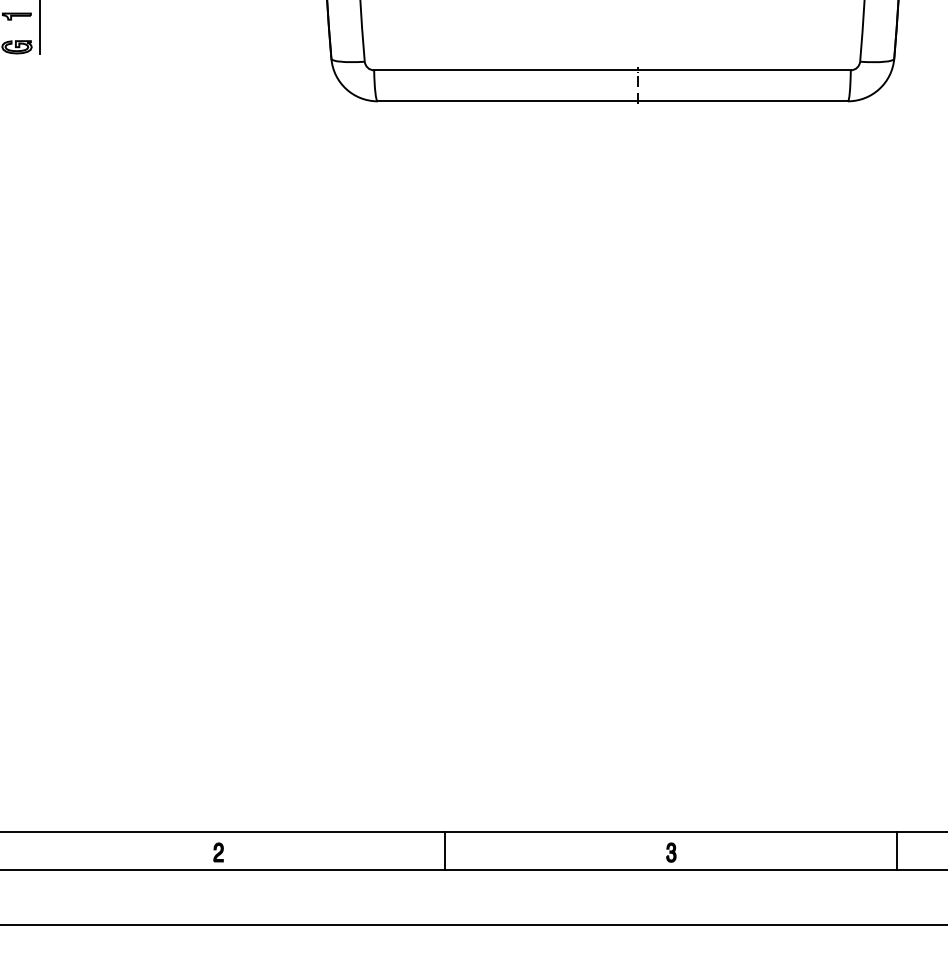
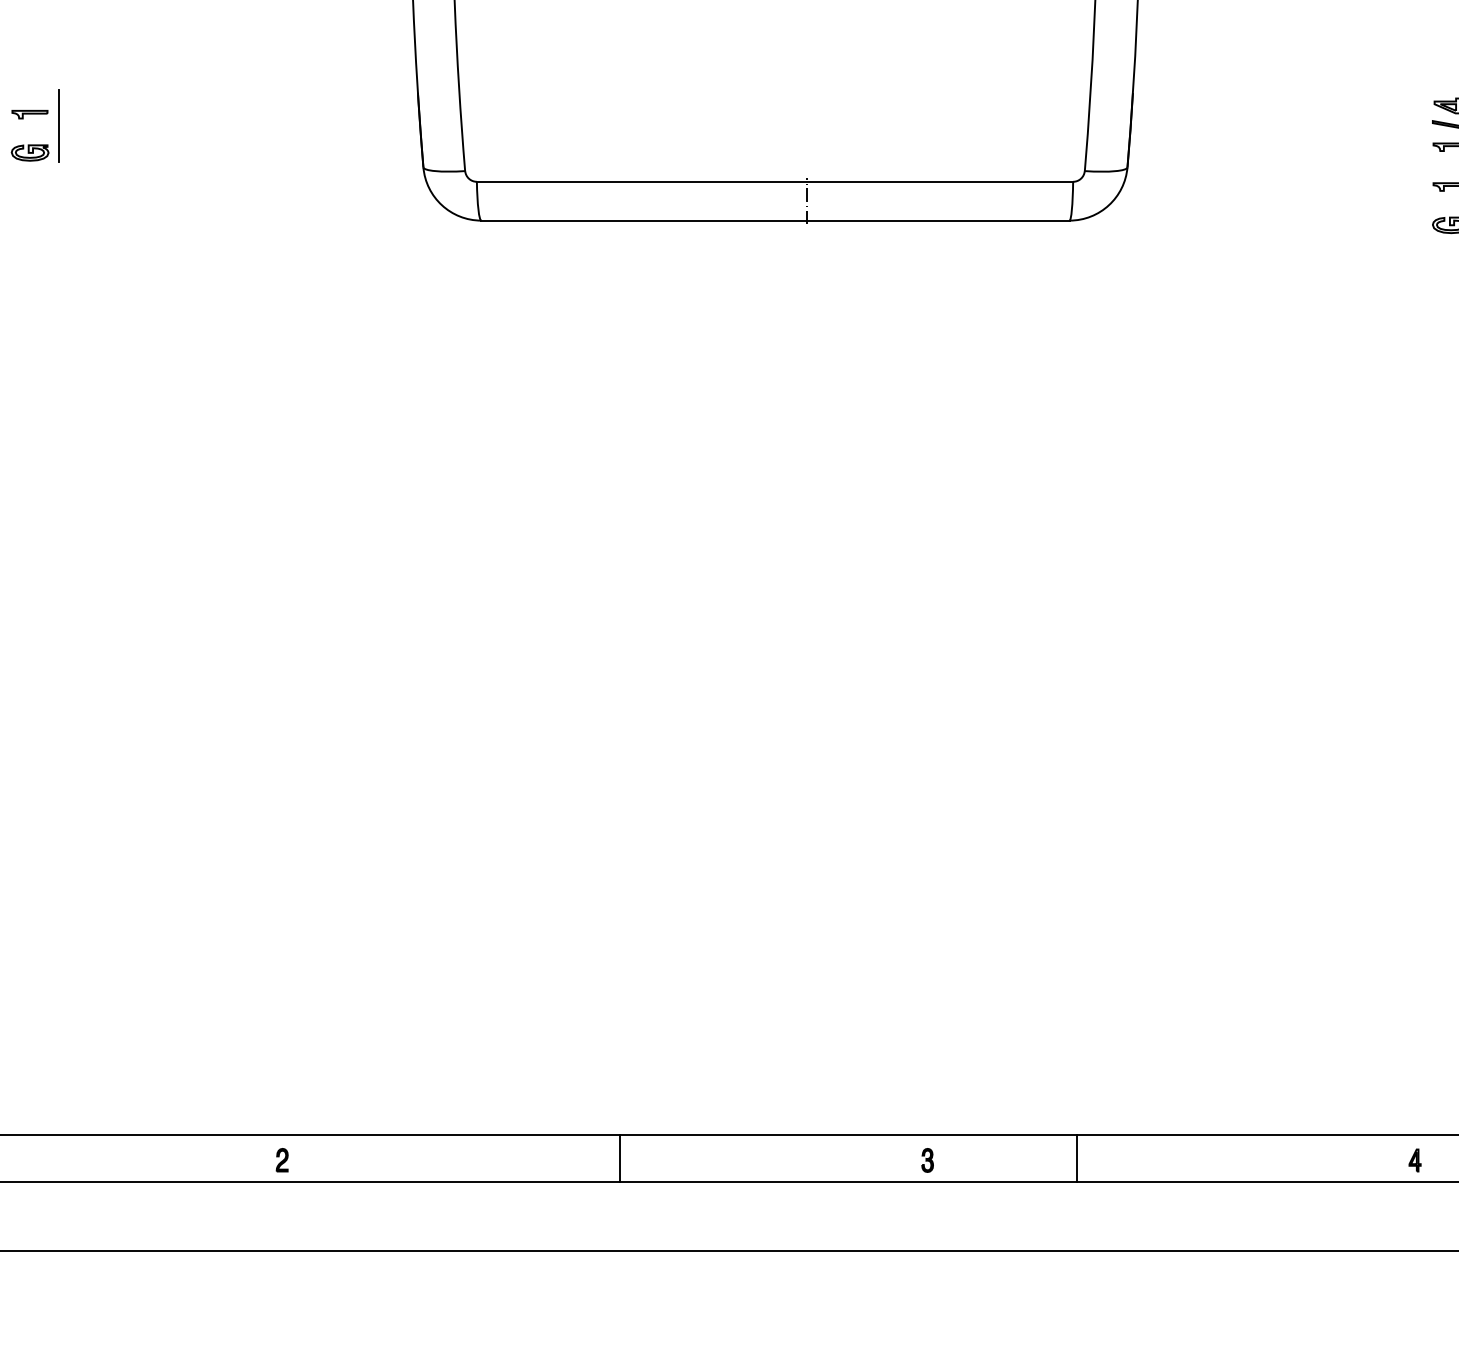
line: (444, 851) -> (620, 1158), moved
line: (897, 851) -> (1076, 1158), moved
part: (671, 852) -> (927, 1160), moved

